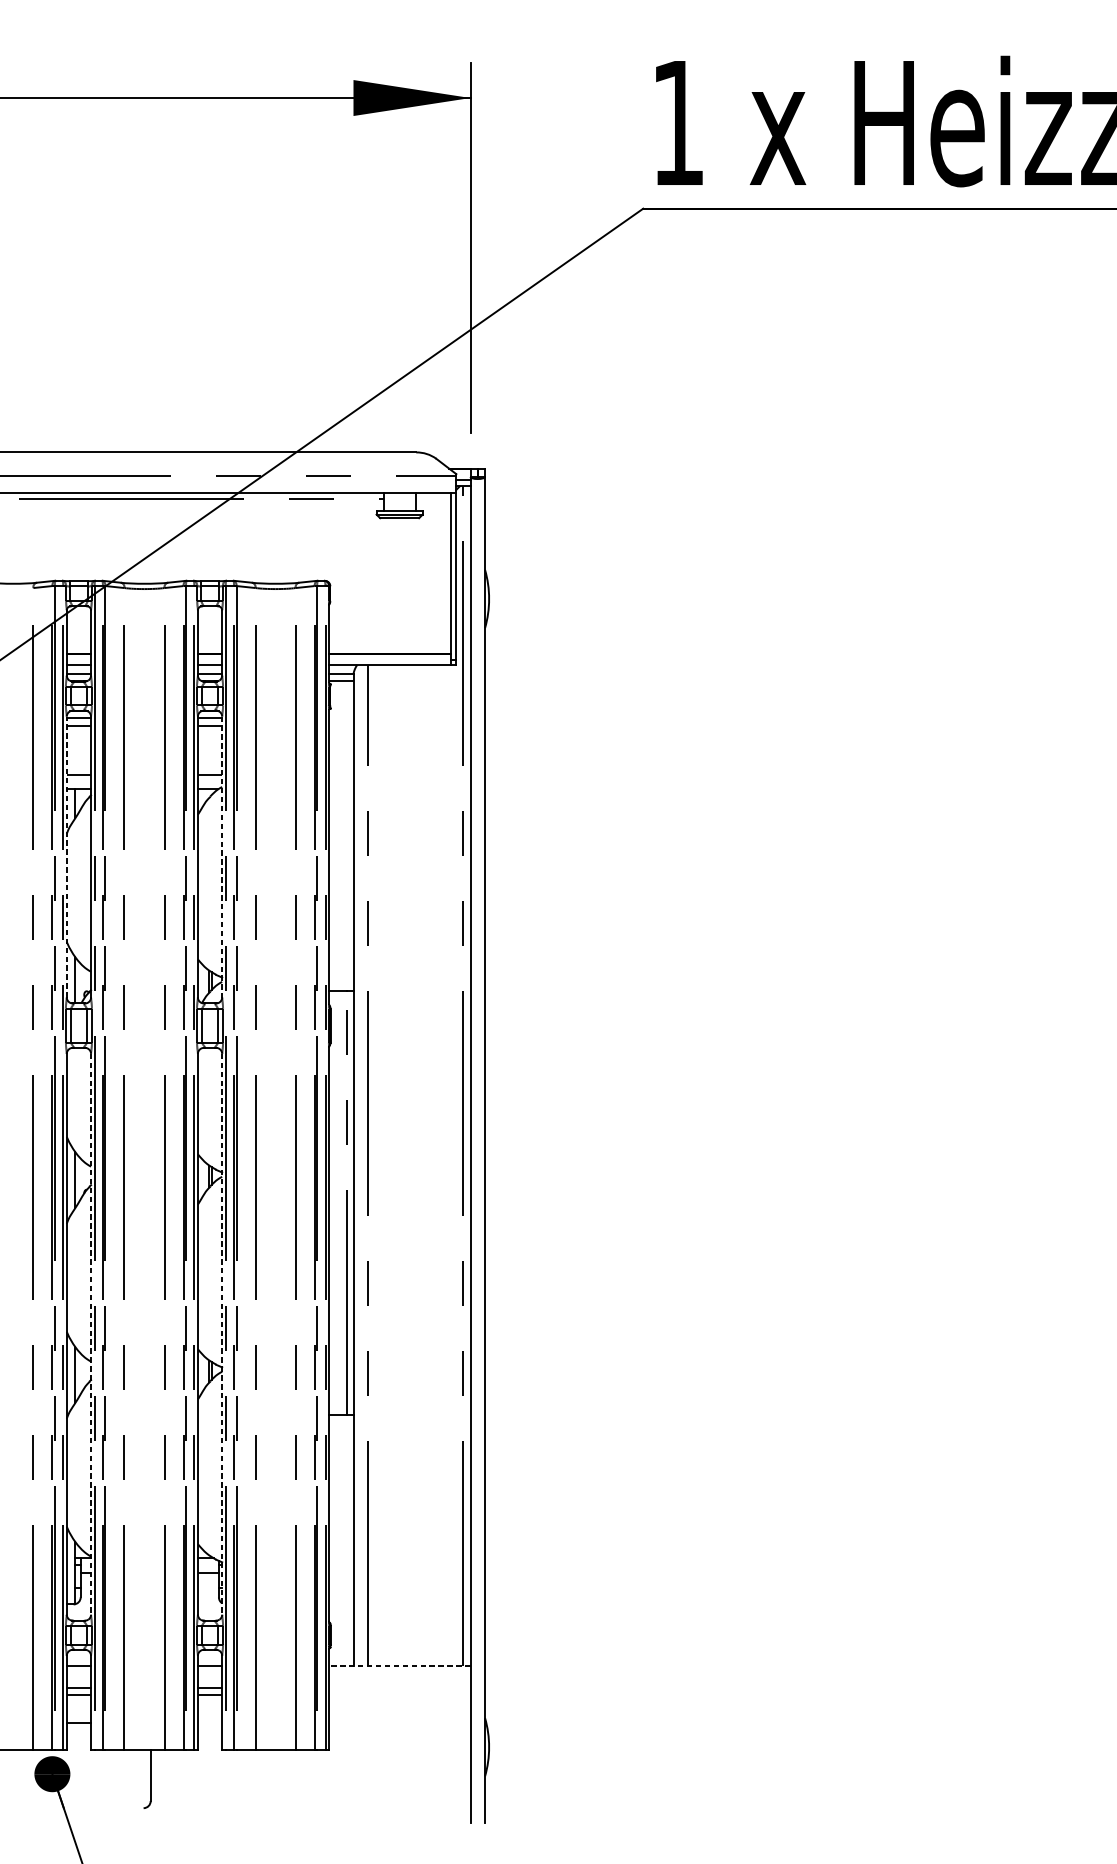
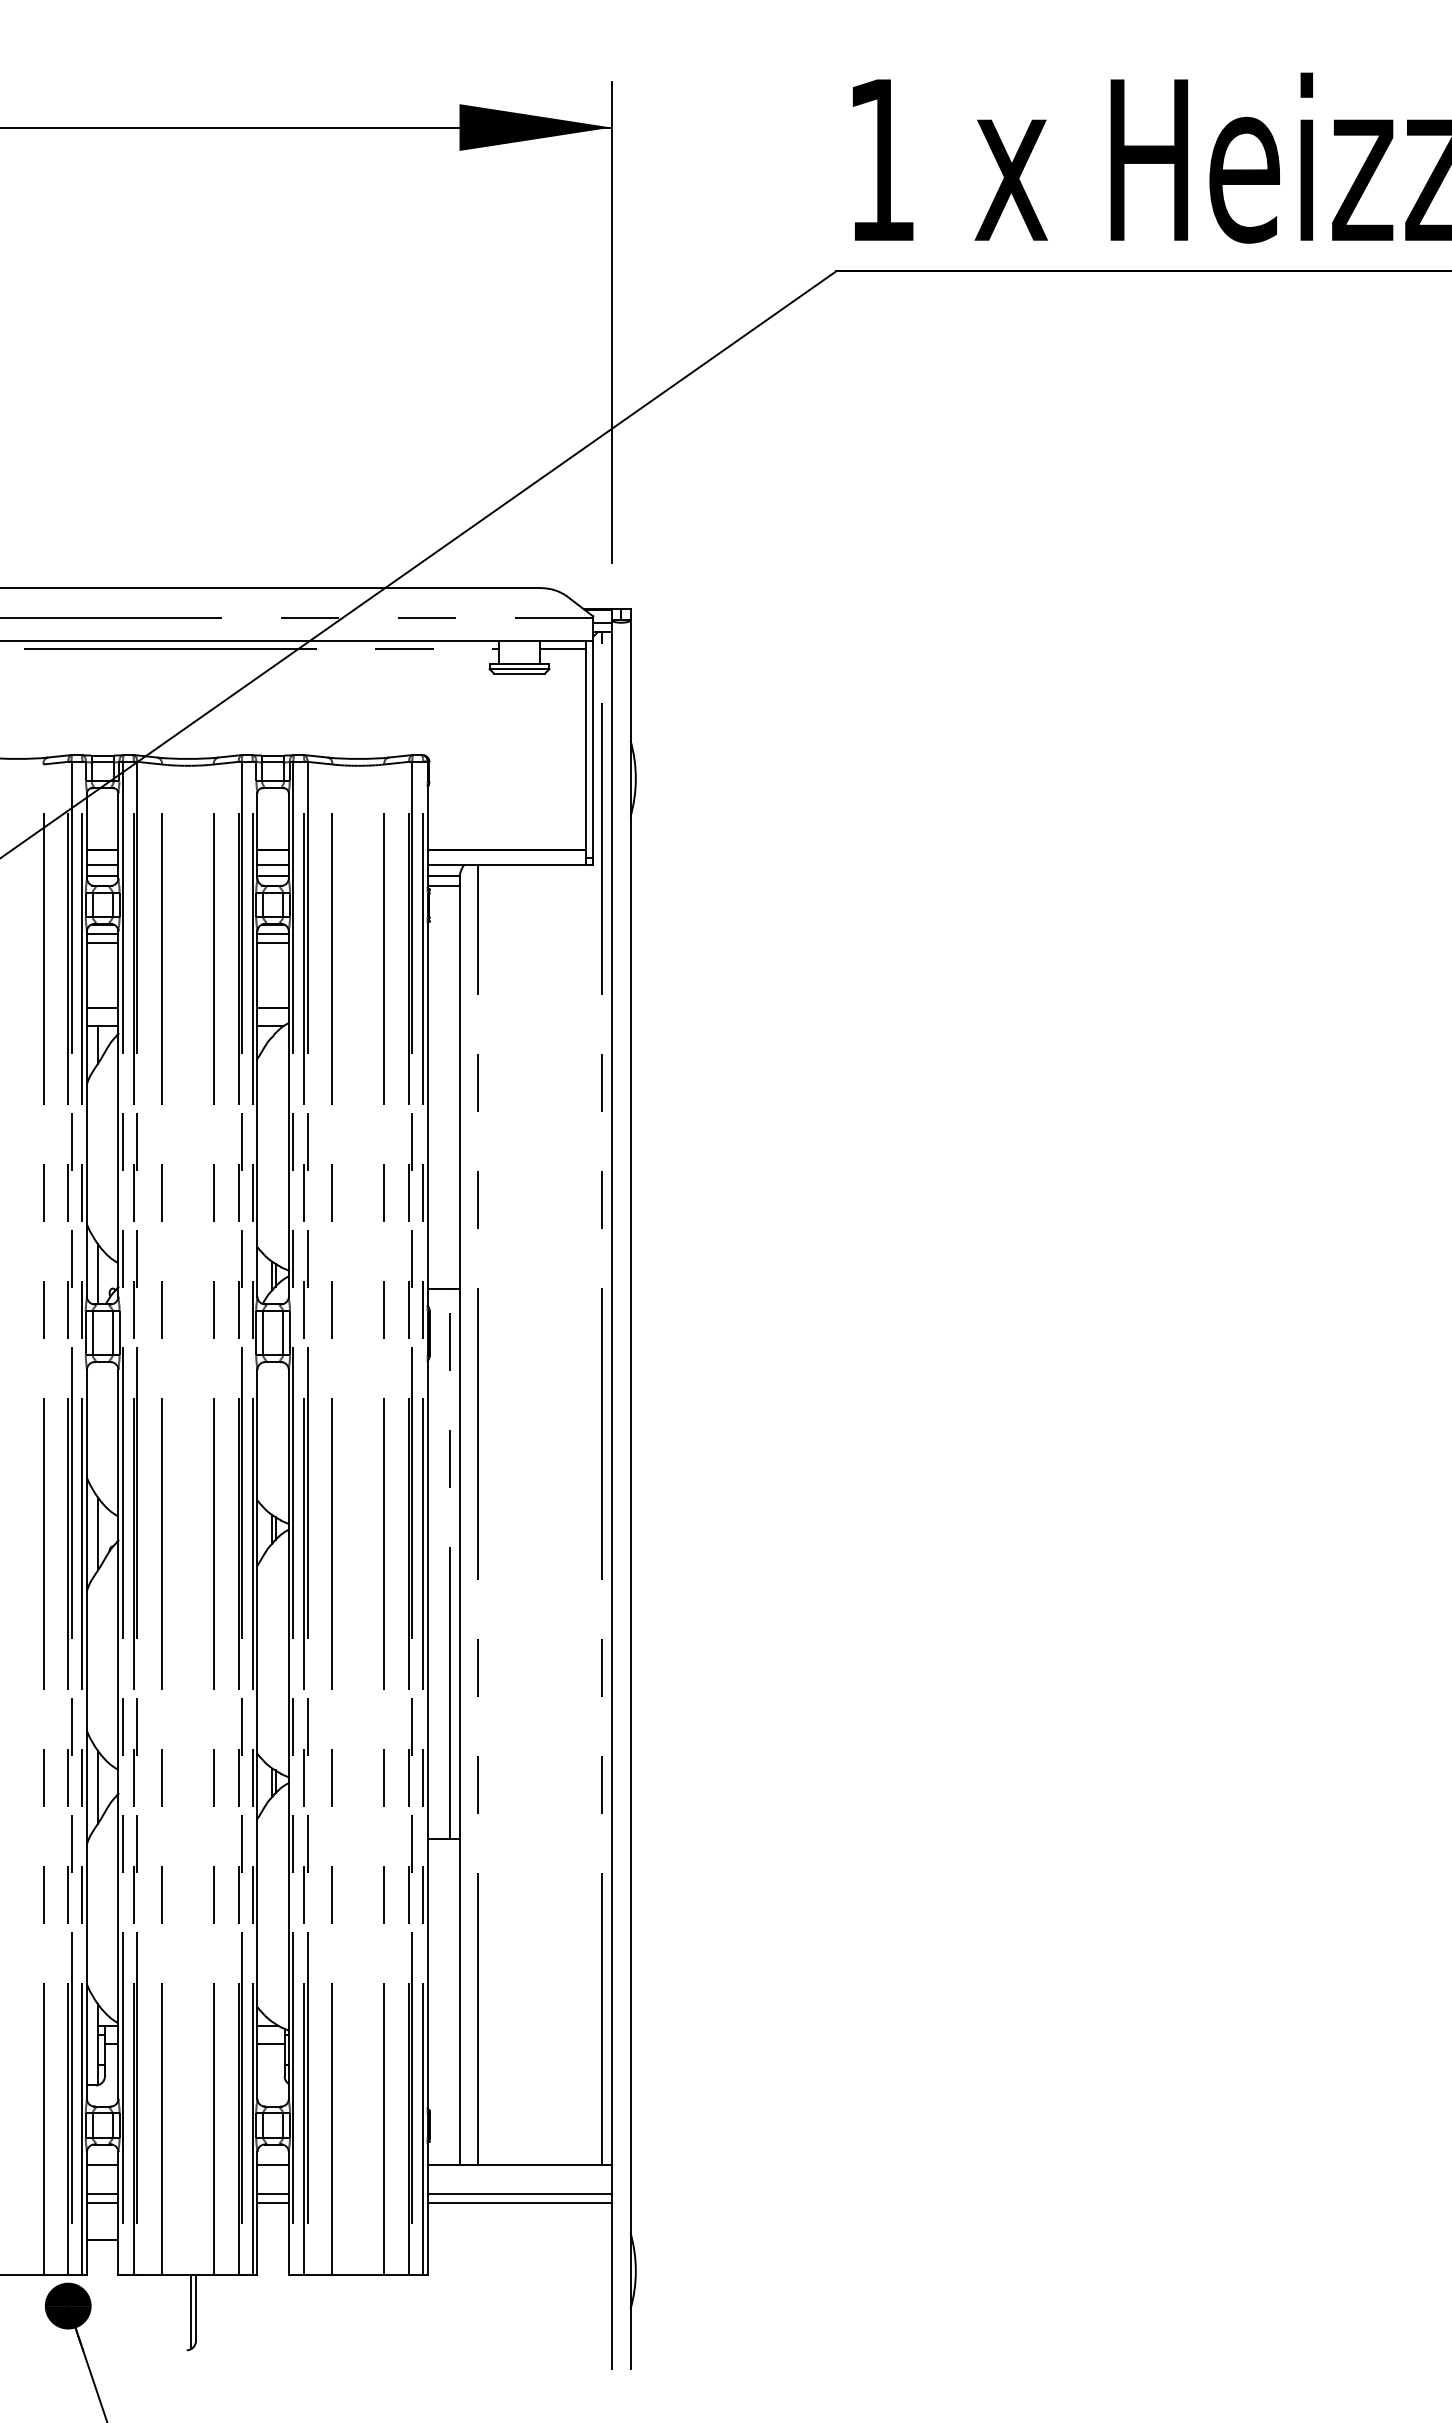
line: (433, 498) -> (563, 648), added
line: (66, 857) -> (86, 1114), dashed -> solid
line: (221, 857) -> (288, 1114), dashed -> solid
line: (91, 1334) -> (118, 1734), dashed -> solid
line: (221, 1334) -> (288, 1734), dashed -> solid
line: (399, 1666) -> (519, 2165), dashed -> solid
line: (399, 1687) -> (519, 2193), added
line: (399, 1694) -> (519, 2202), added
line: (147, 1779) -> (191, 2312), added

